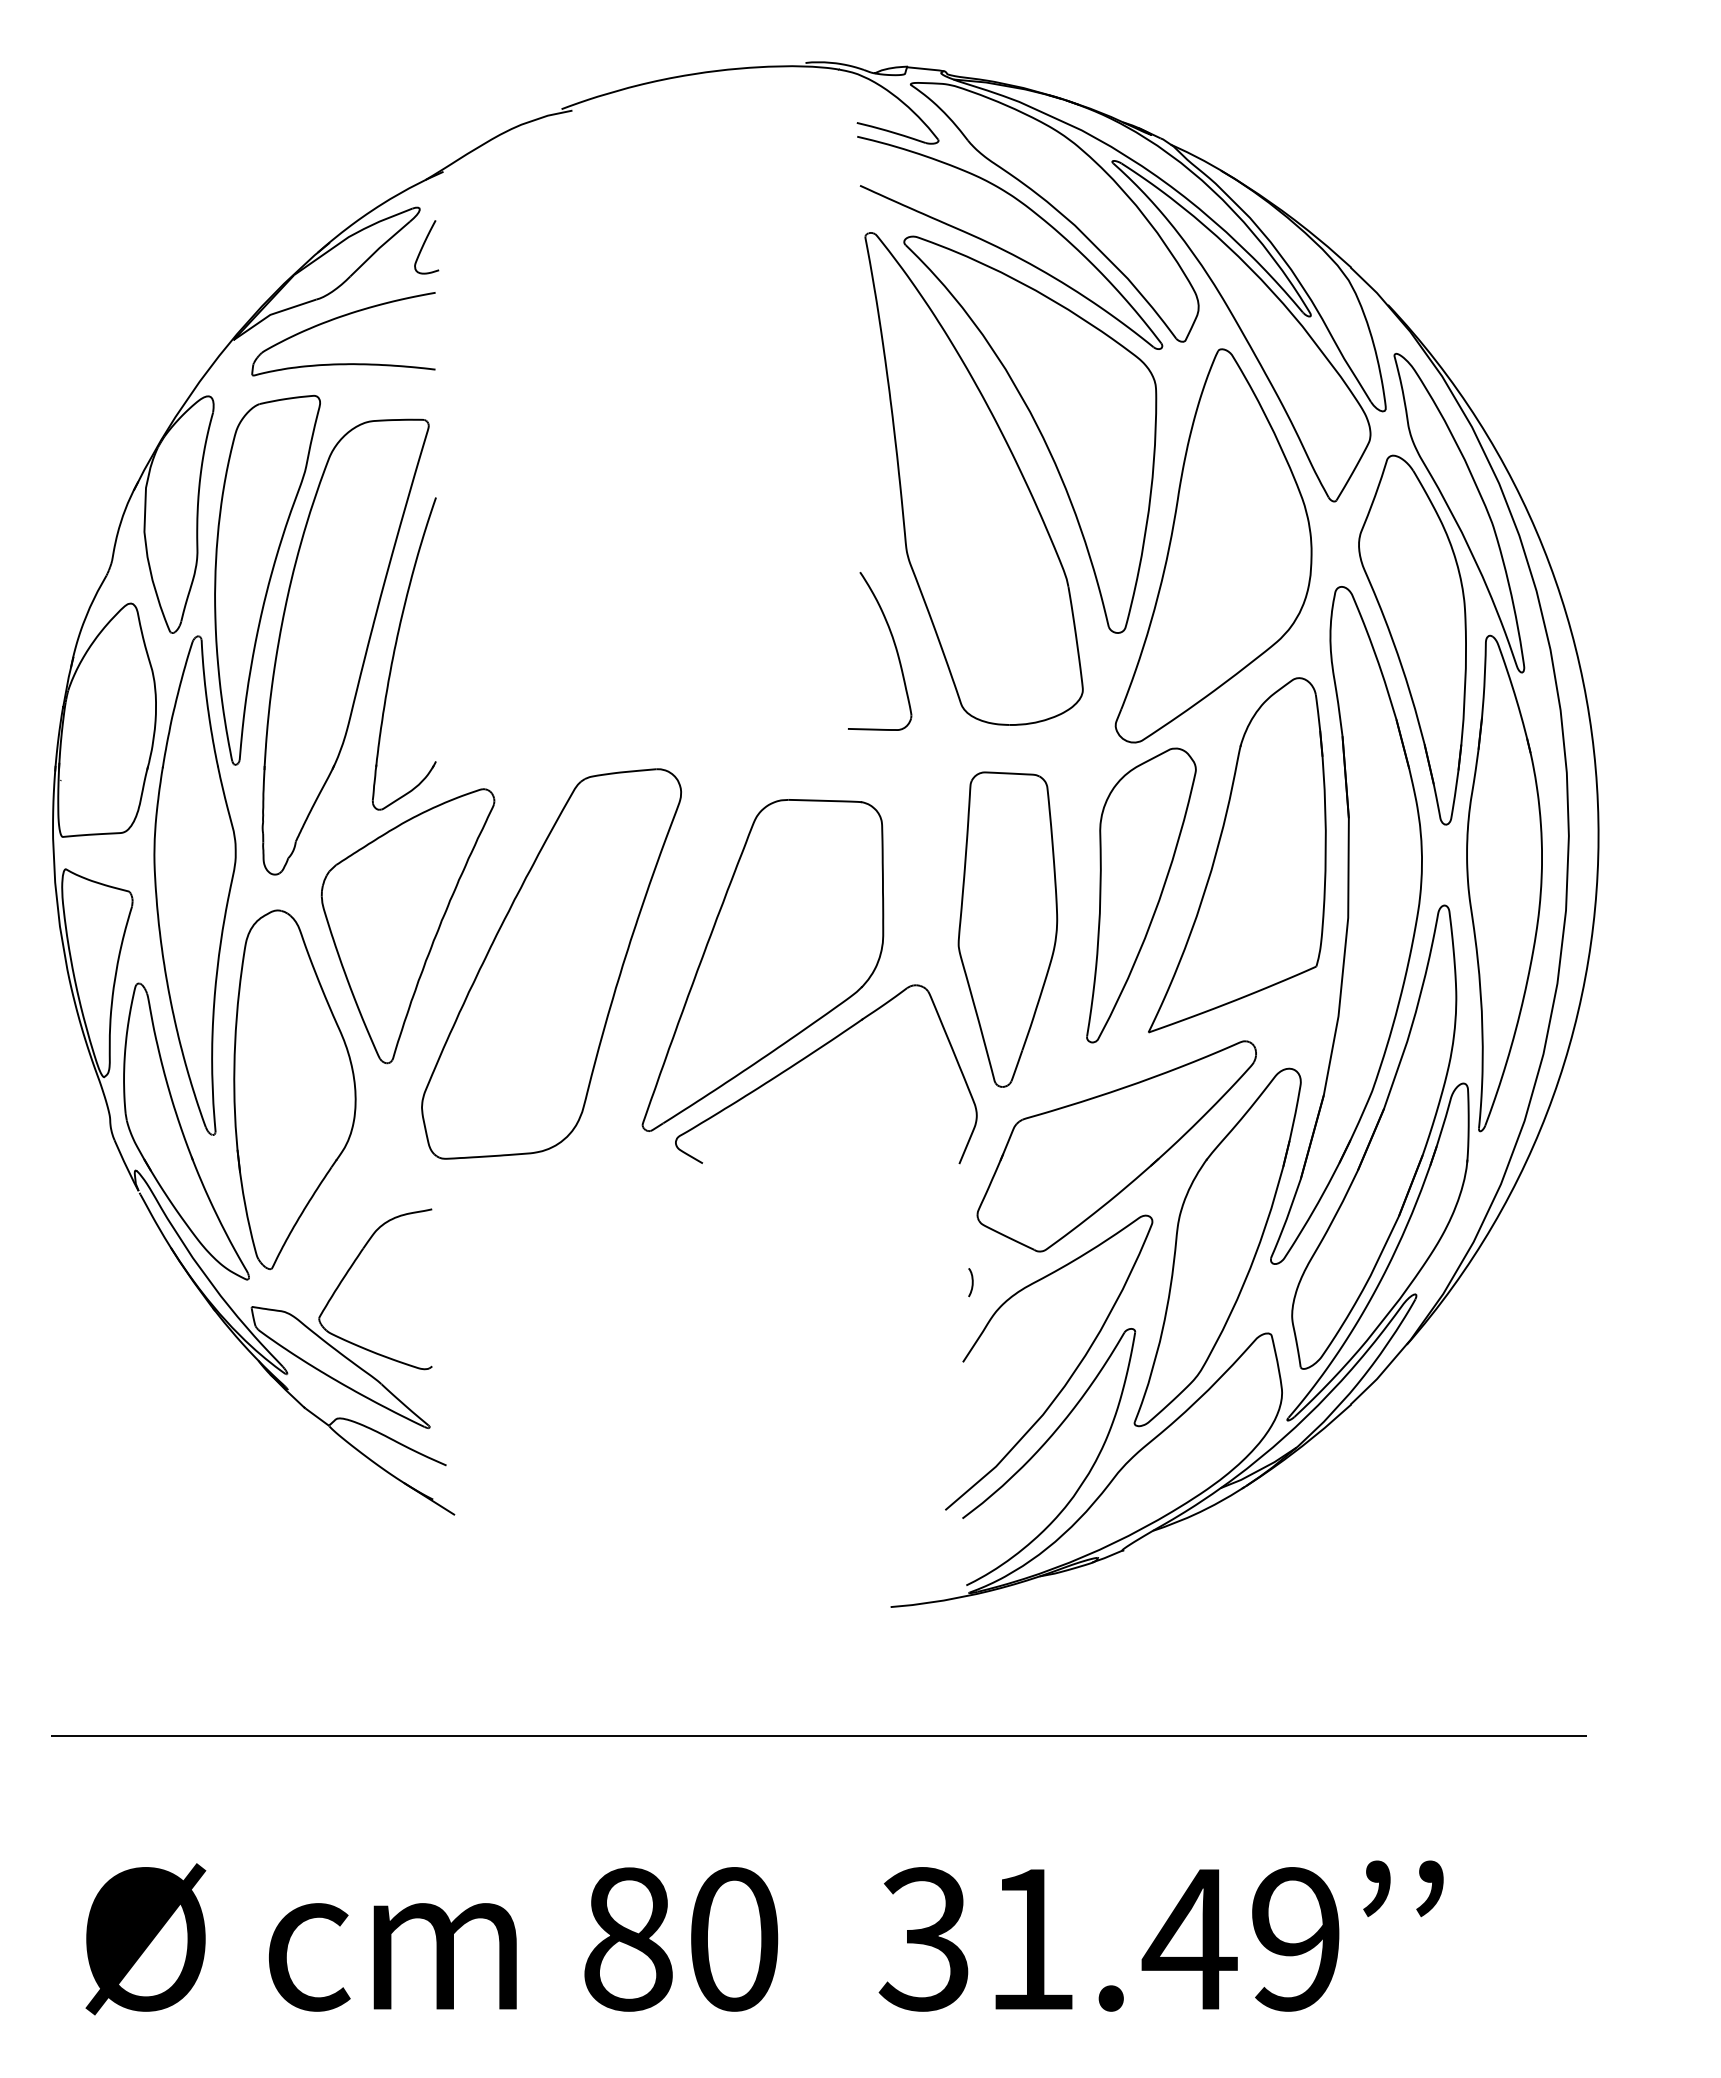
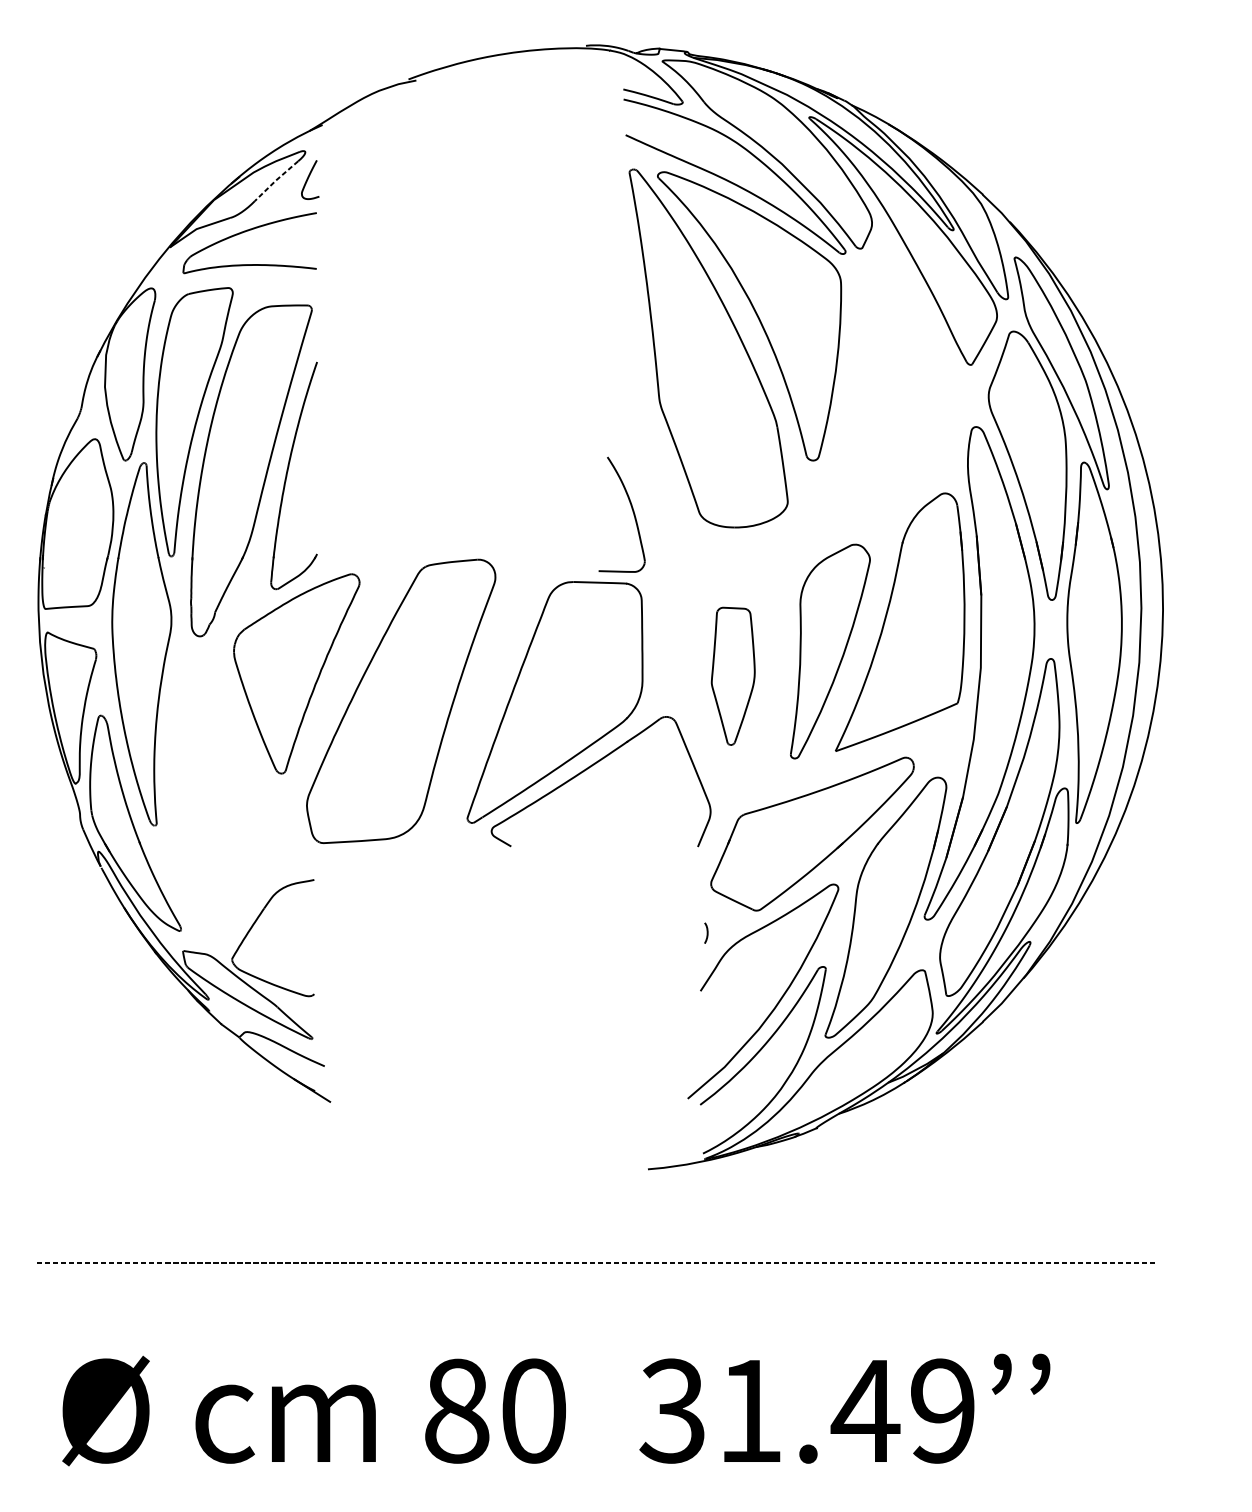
line: (379, 248) -> (276, 180), solid -> dashed
part: (1213, 545) -> (882, 396), removed
part: (894, 646) -> (632, 511), moved
part: (1007, 929) -> (732, 676), size x0.6
part: (294, 1089) -> (214, 792), removed
line: (819, 1736) -> (596, 1263), solid -> dashed

